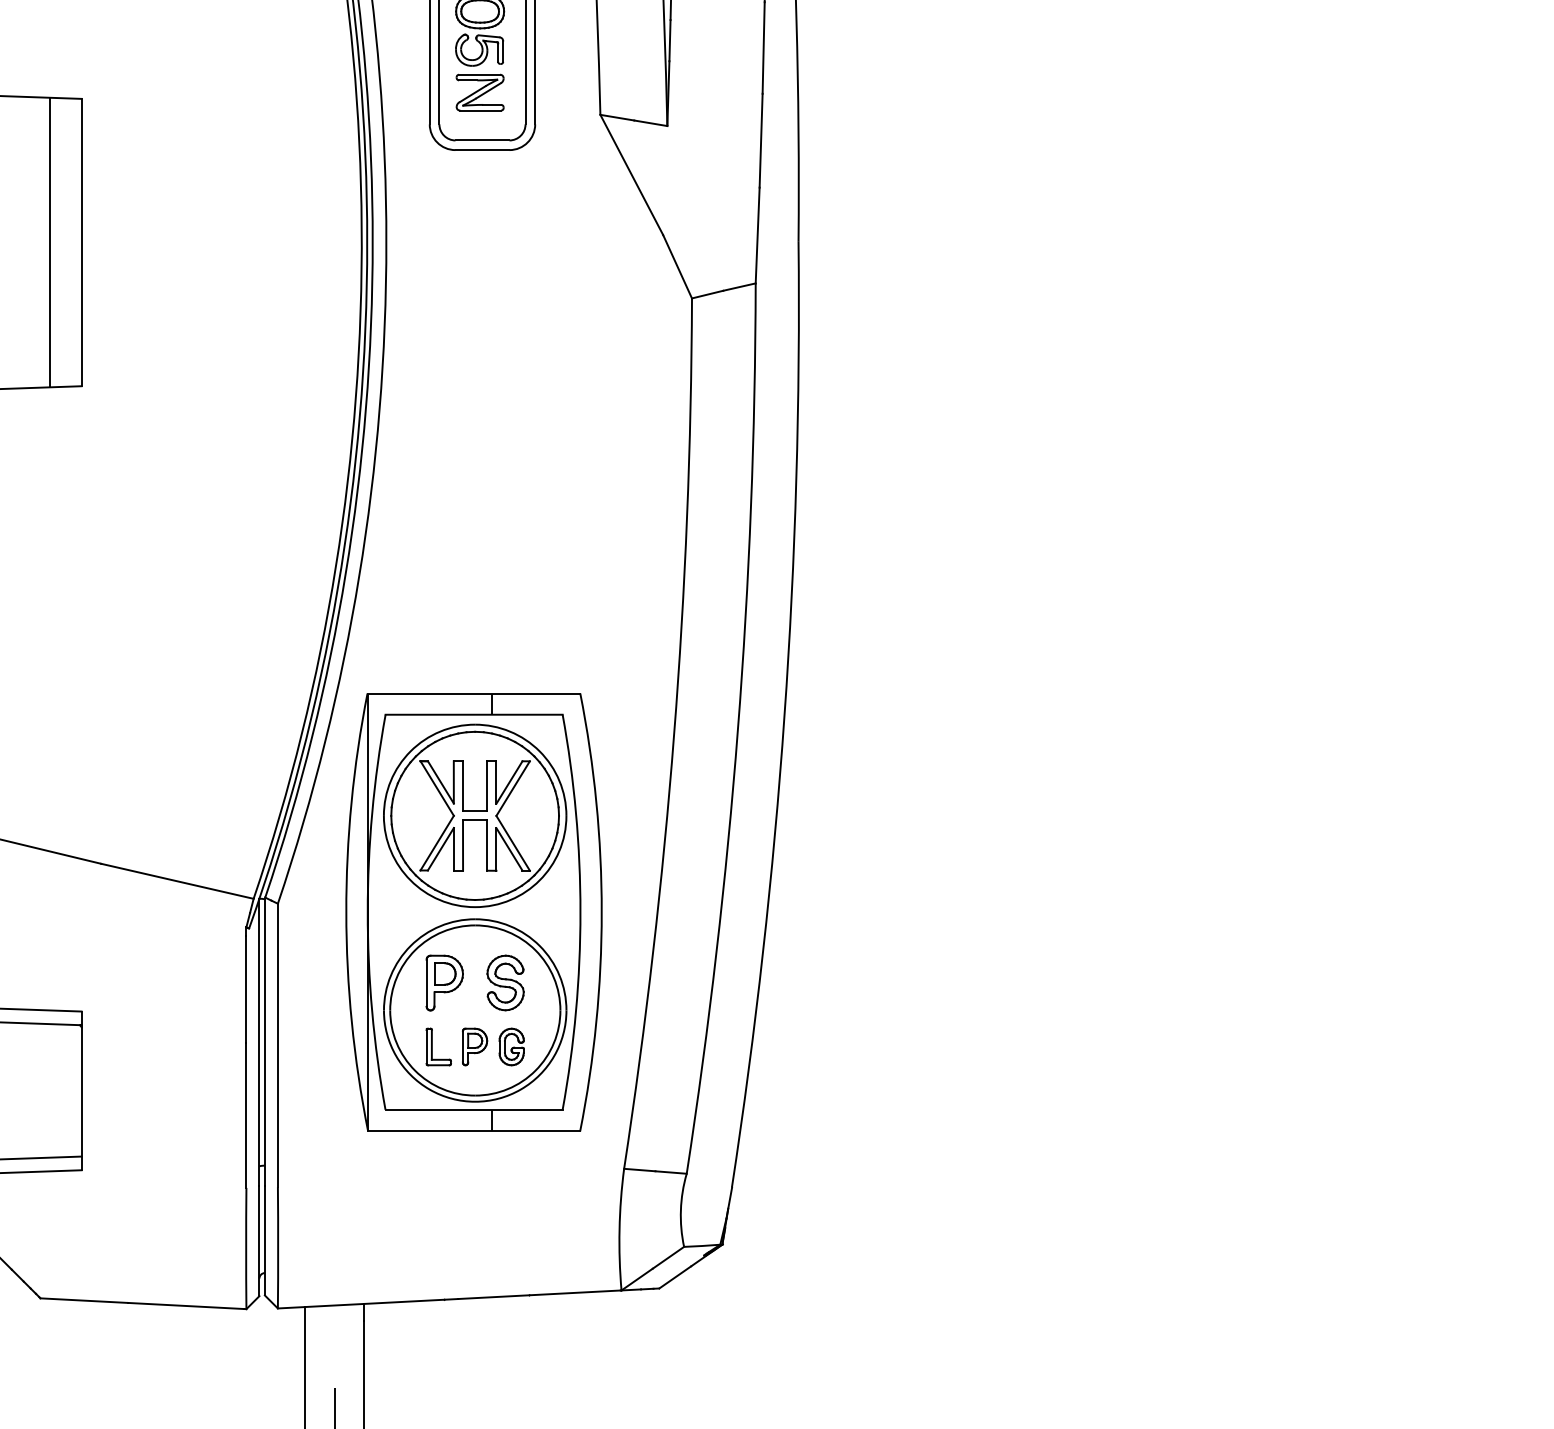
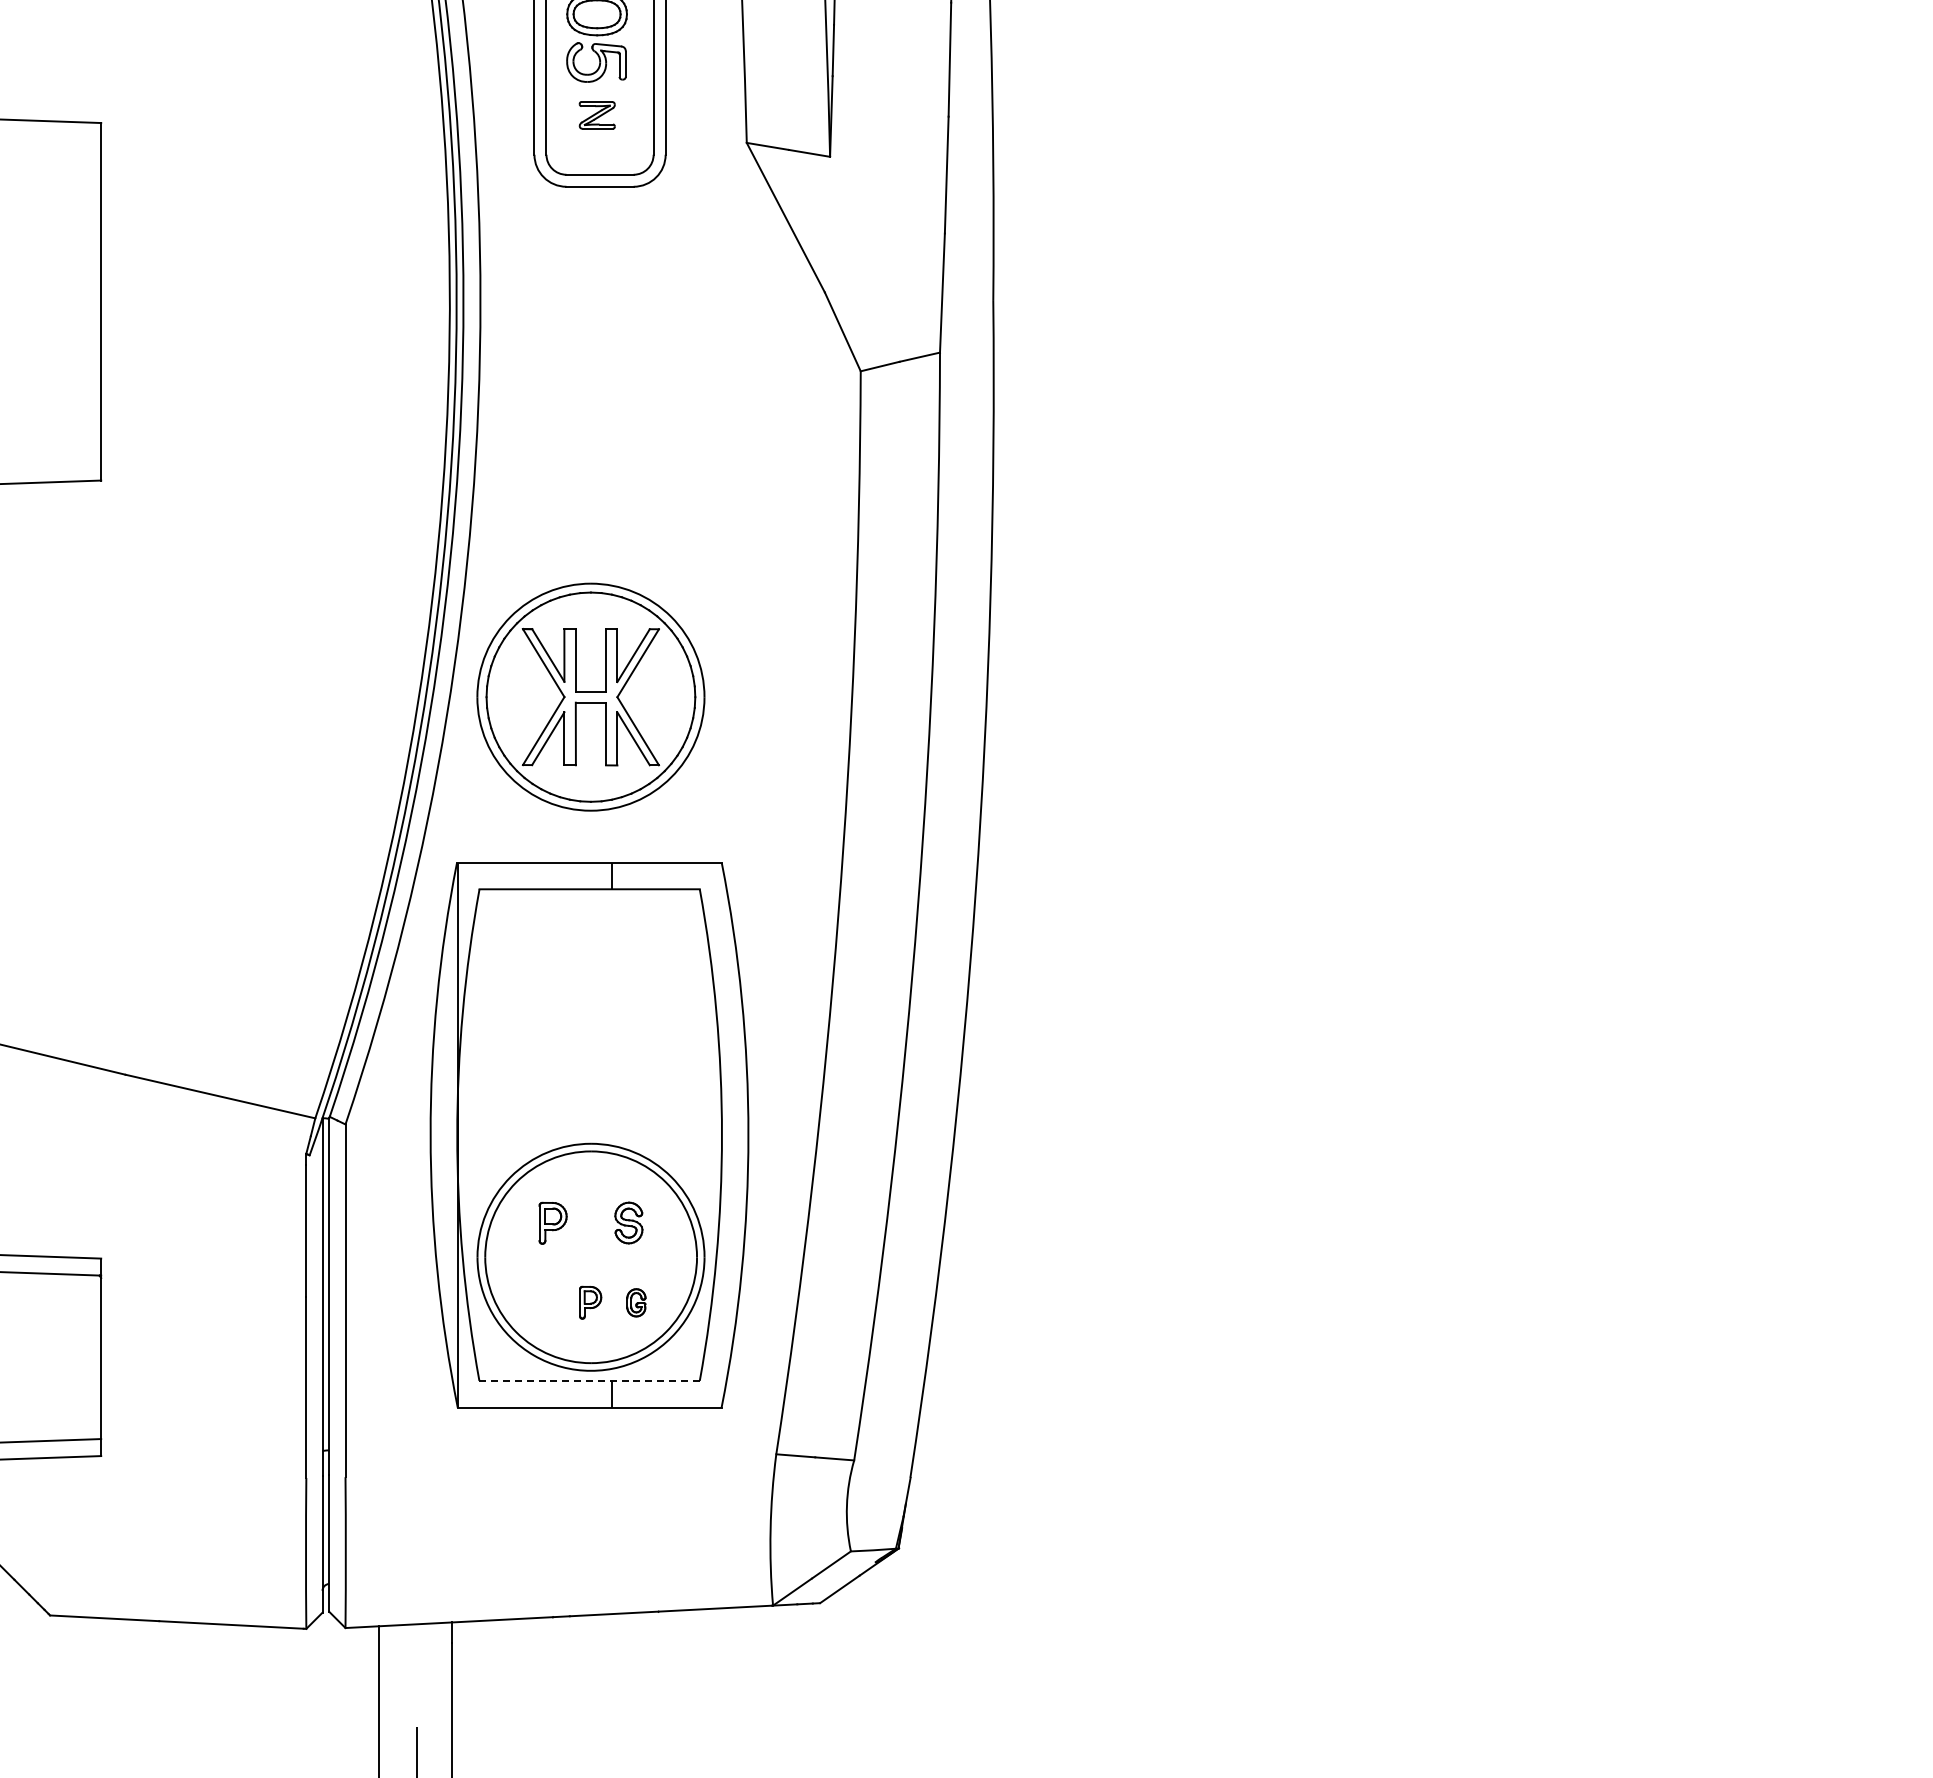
part: (480, 92) -> (597, 115), size x0.6
line: (50, 242) -> (62, 301), removed
part: (474, 815) -> (590, 696), moved
part: (505, 982) -> (628, 1222), size x0.6
part: (444, 983) -> (552, 1223), size x0.6
part: (432, 1046) -> (537, 1302), removed
part: (474, 1046) -> (590, 1302), size x0.7
part: (511, 1046) -> (636, 1302), size x0.6
line: (474, 1109) -> (589, 1380), solid -> dashed

